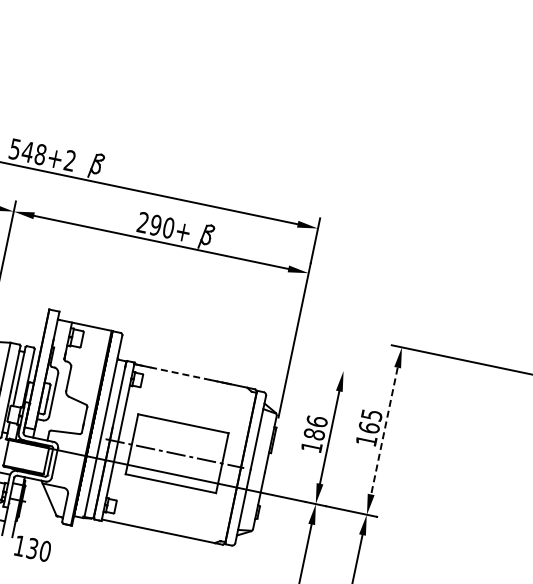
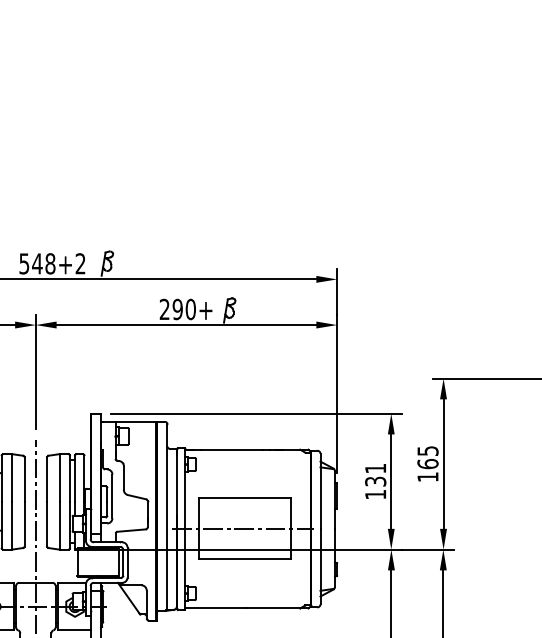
line: (211, 343) -> (256, 413), added
line: (179, 373) -> (231, 449), dashed -> solid
text: (315, 427) -> (375, 474), 186 -> 131
line: (384, 431) -> (443, 464), dashed -> solid

